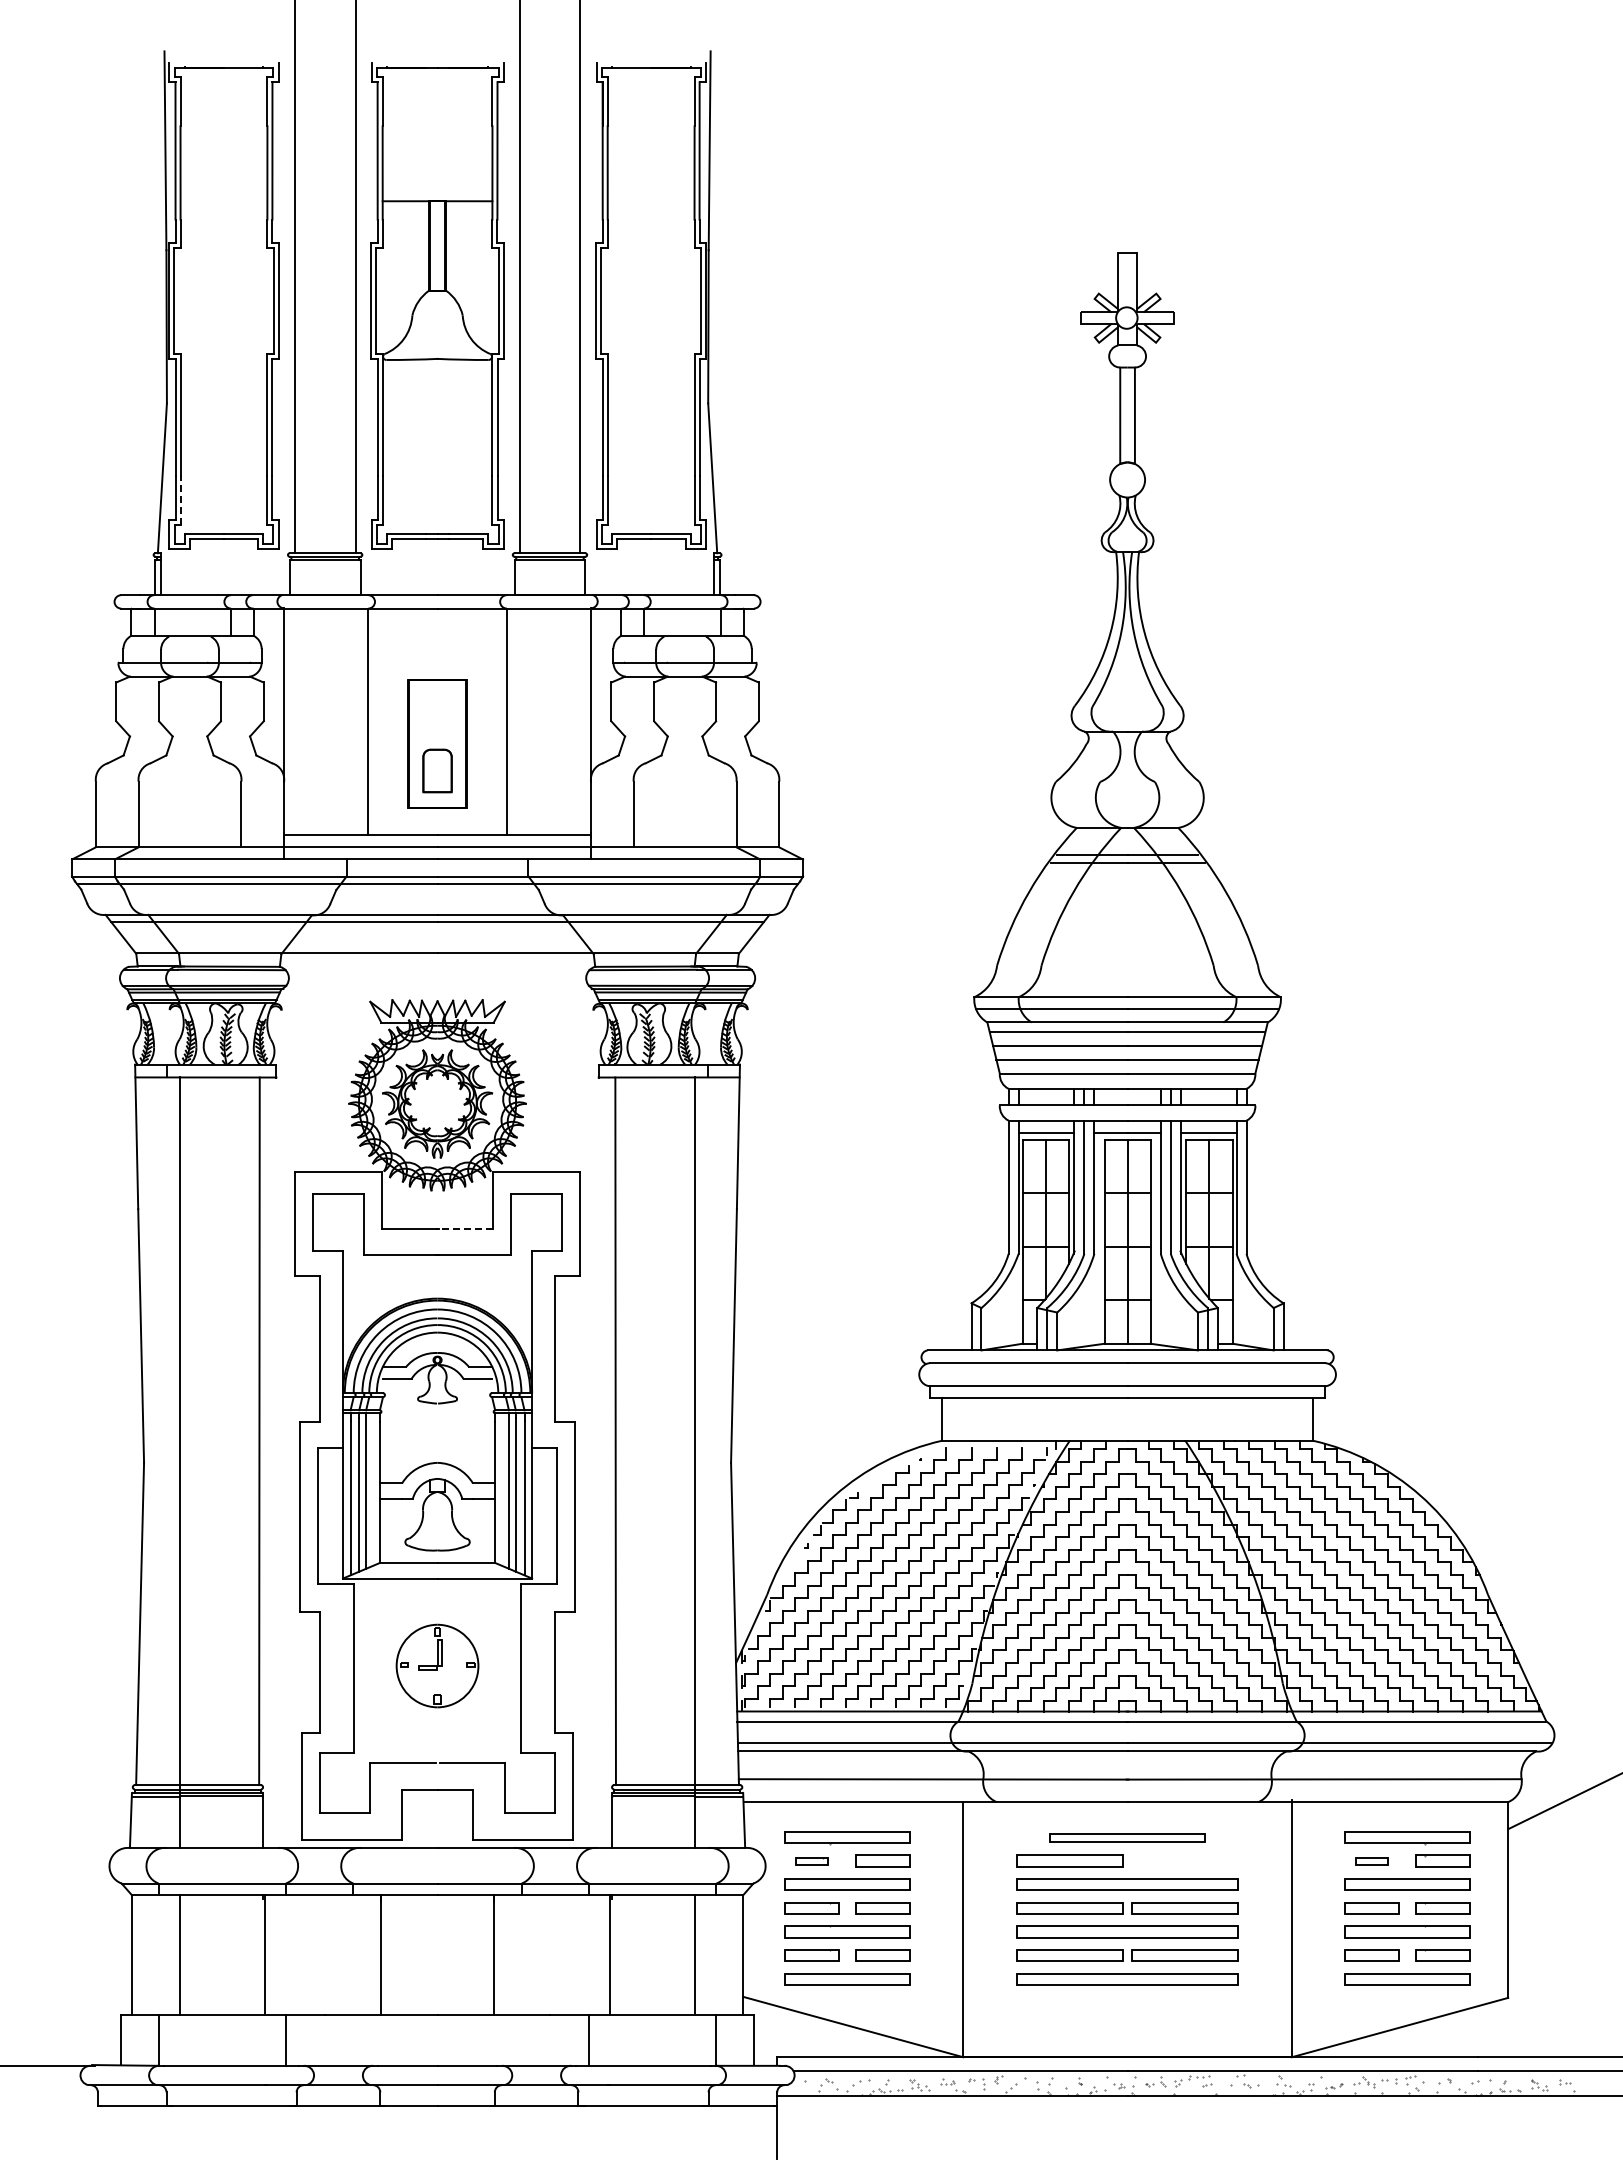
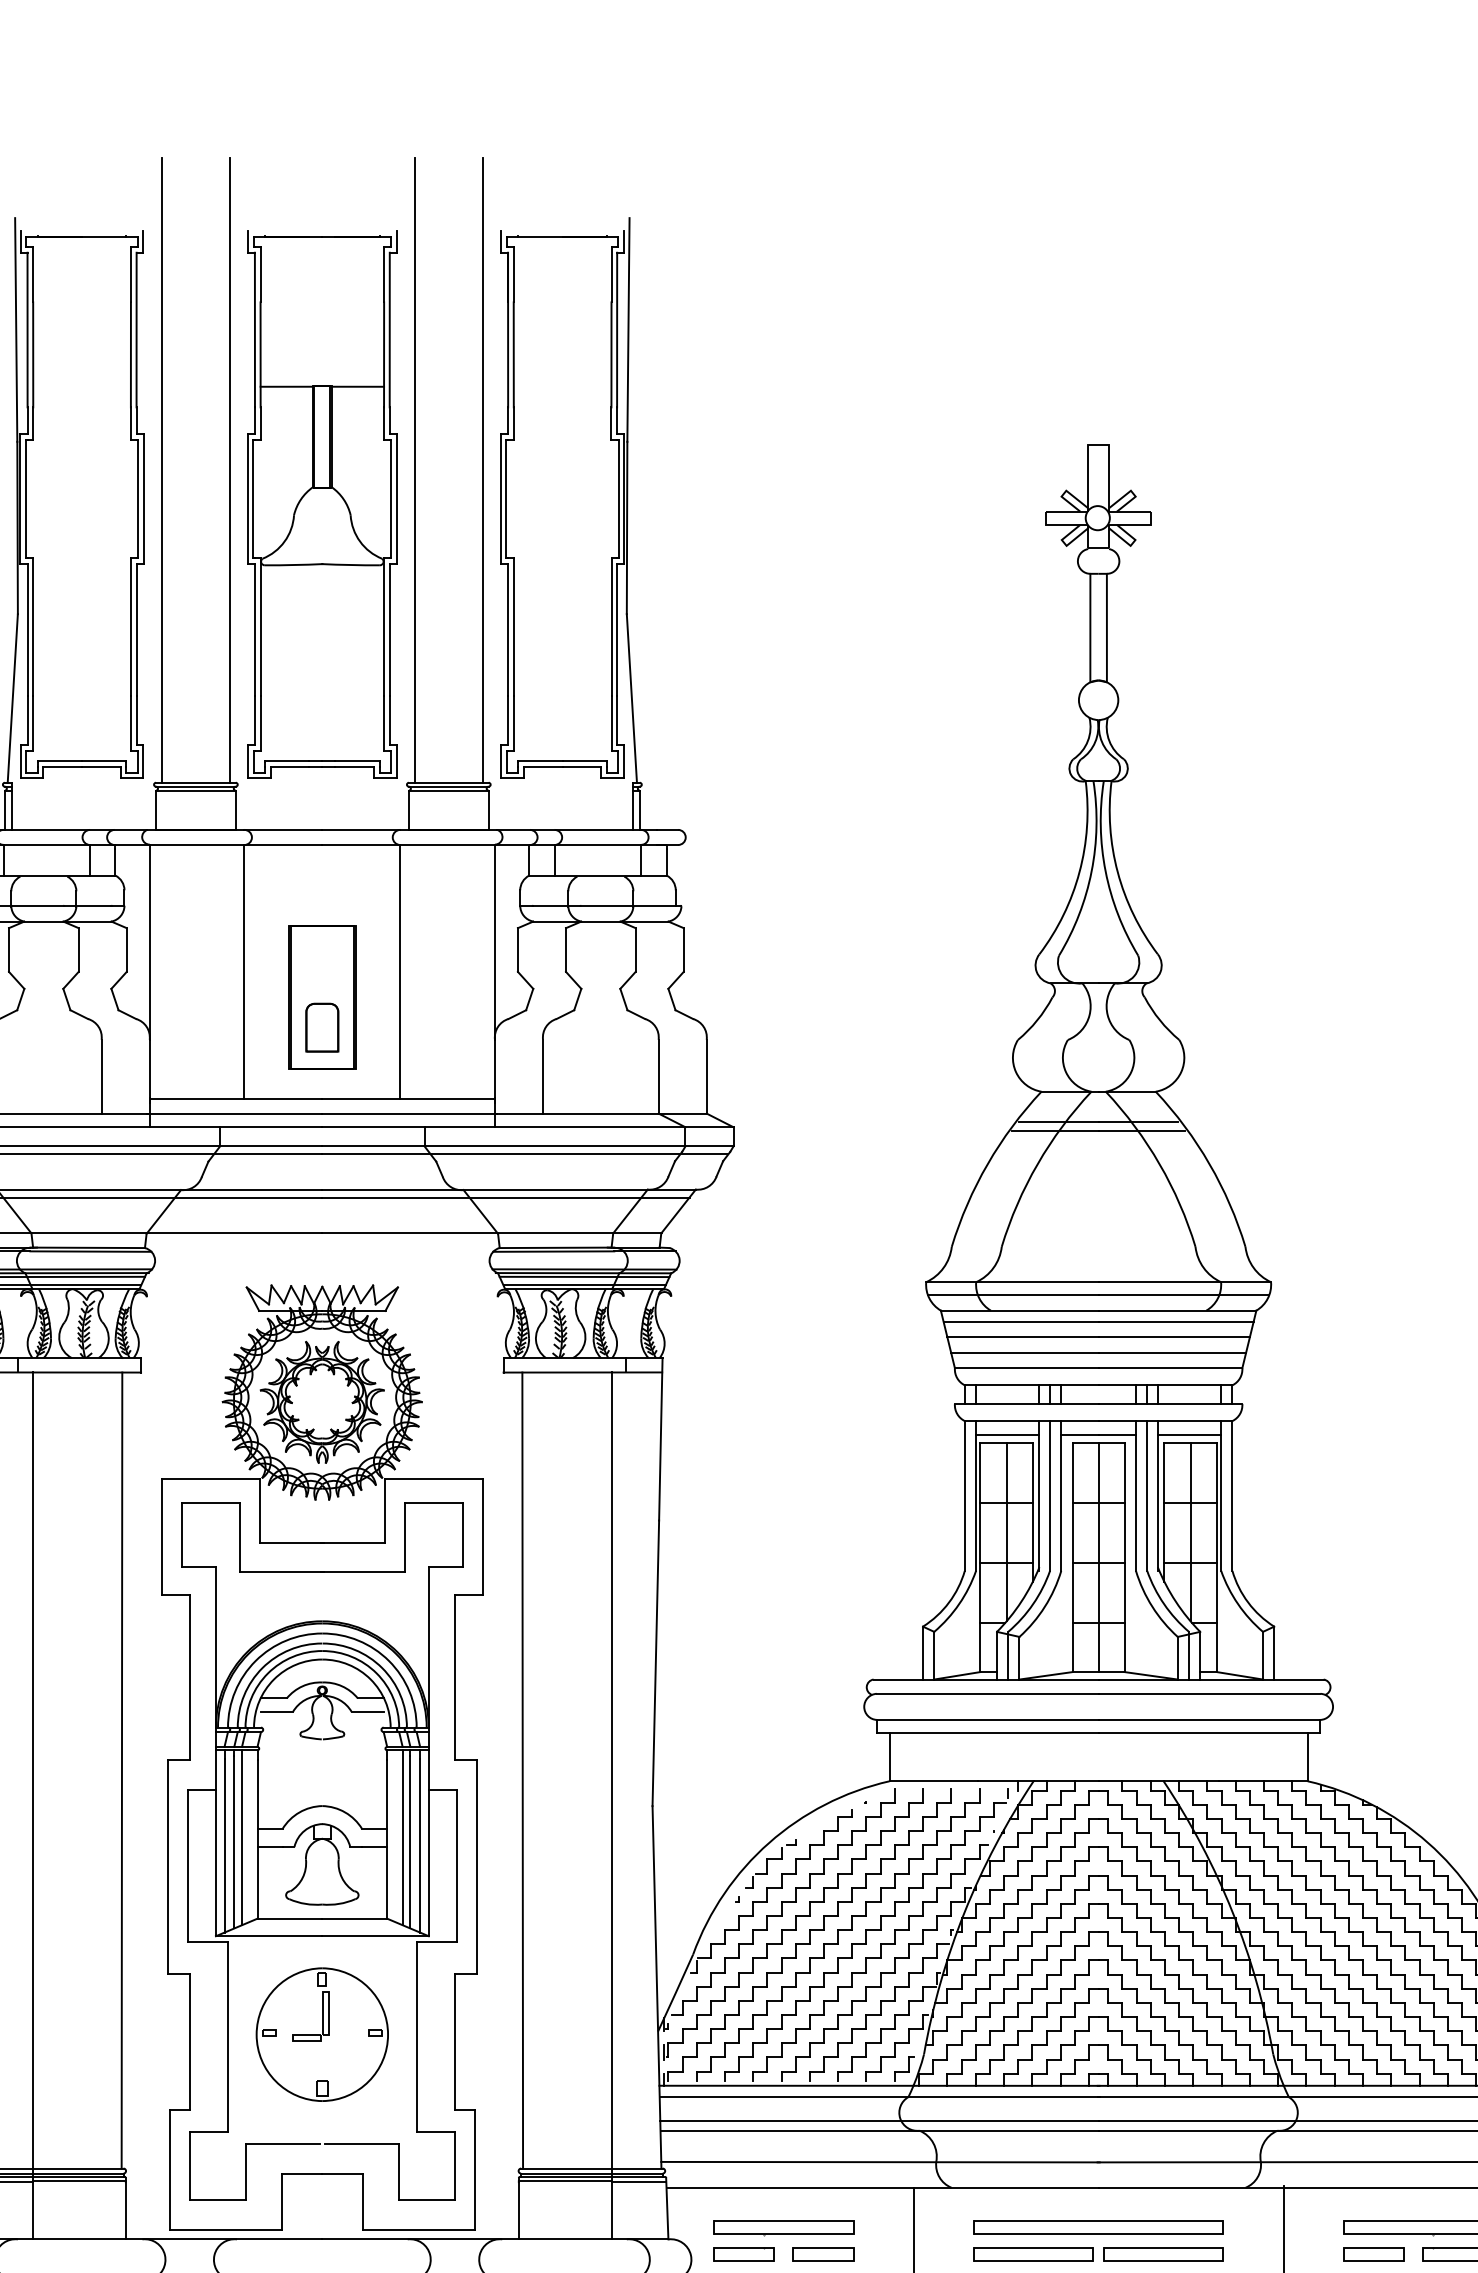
line: (180, 500) -> (33, 723), dashed -> solid
line: (464, 1229) -> (352, 1543), dashed -> solid
part: (437, 1665) -> (322, 2034), size x1.43
part: (1127, 1837) -> (1098, 2227), size x1.43
part: (811, 1860) -> (743, 2253), size x1.67
part: (1184, 1860) -> (1162, 2253), added
part: (1371, 1860) -> (1373, 2253), size x1.67

